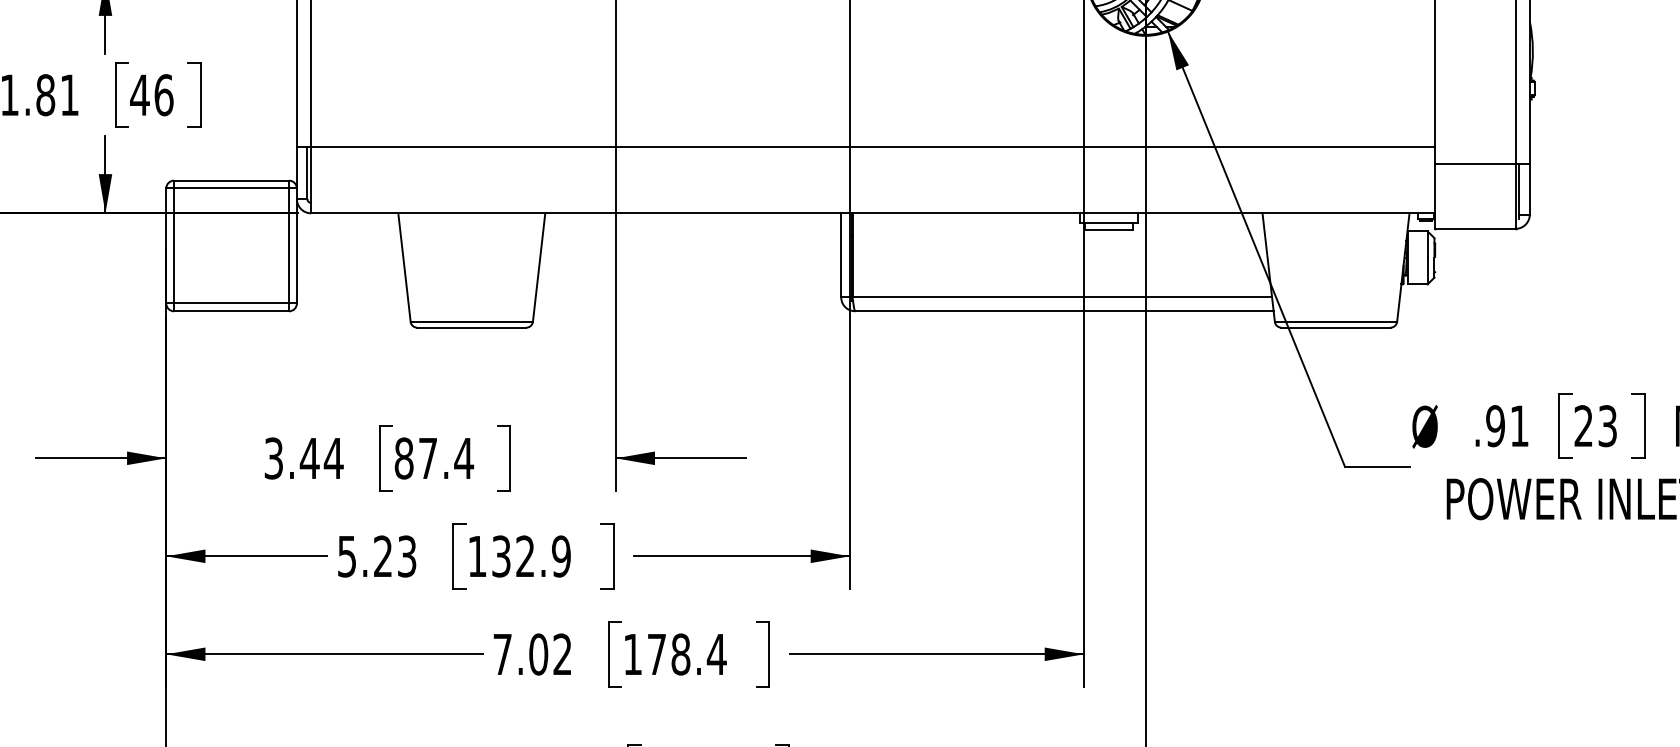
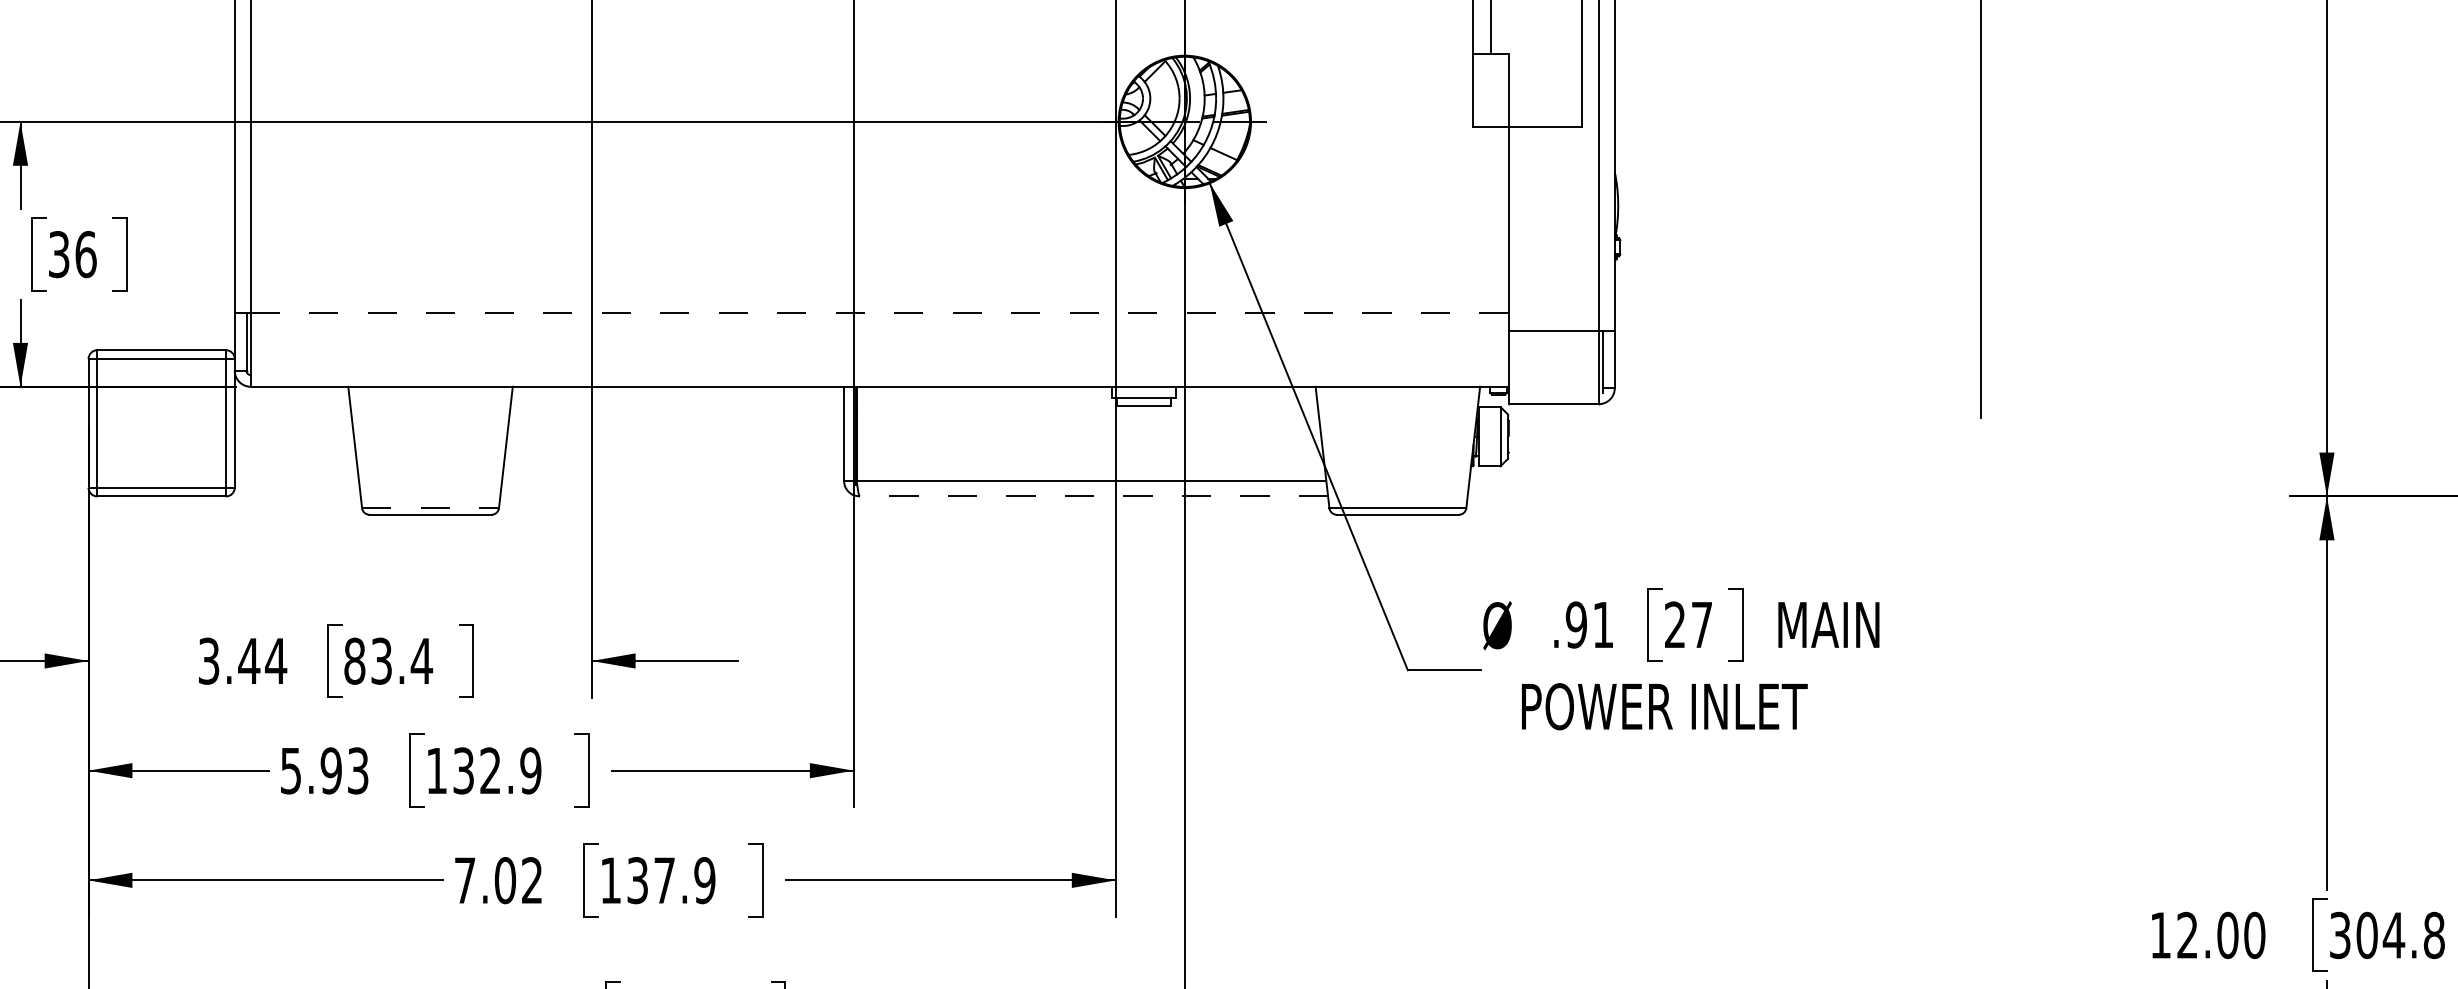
text: (139, 95) -> (58, 254), 46 -> 36
line: (873, 146) -> (880, 312), solid -> dashed
line: (1064, 311) -> (1093, 496), solid -> dashed
line: (472, 322) -> (431, 508), solid -> dashed
text: (1608, 425) -> (1702, 624), 23 -> 27
text: (427, 457) -> (381, 660), 87.4 -> 83.4
text: (382, 556) -> (330, 770), 5.23 -> 5.93
text: (687, 654) -> (671, 880), 178.4 -> 137.9

